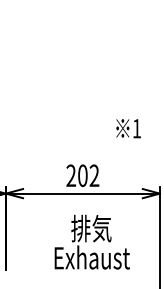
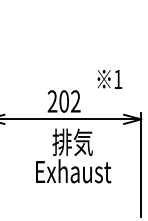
text: (128, 128) -> (109, 79), moved
text: (91, 241) -> (72, 155), moved

